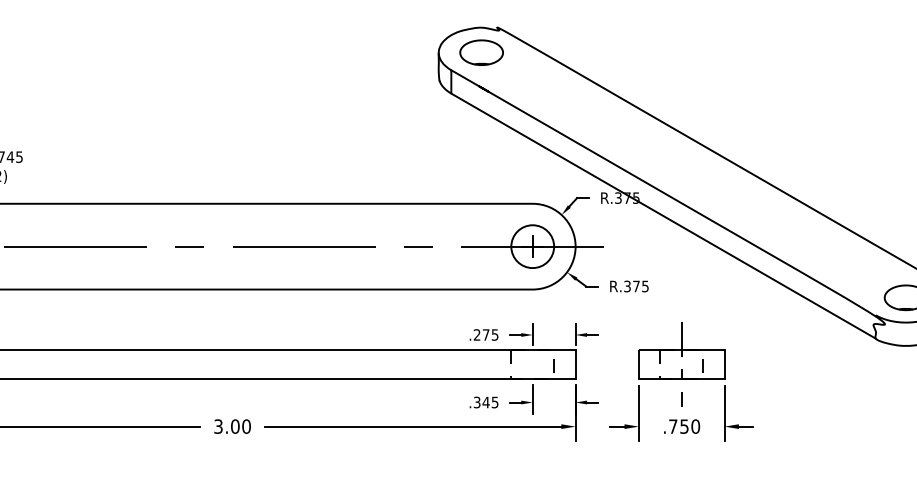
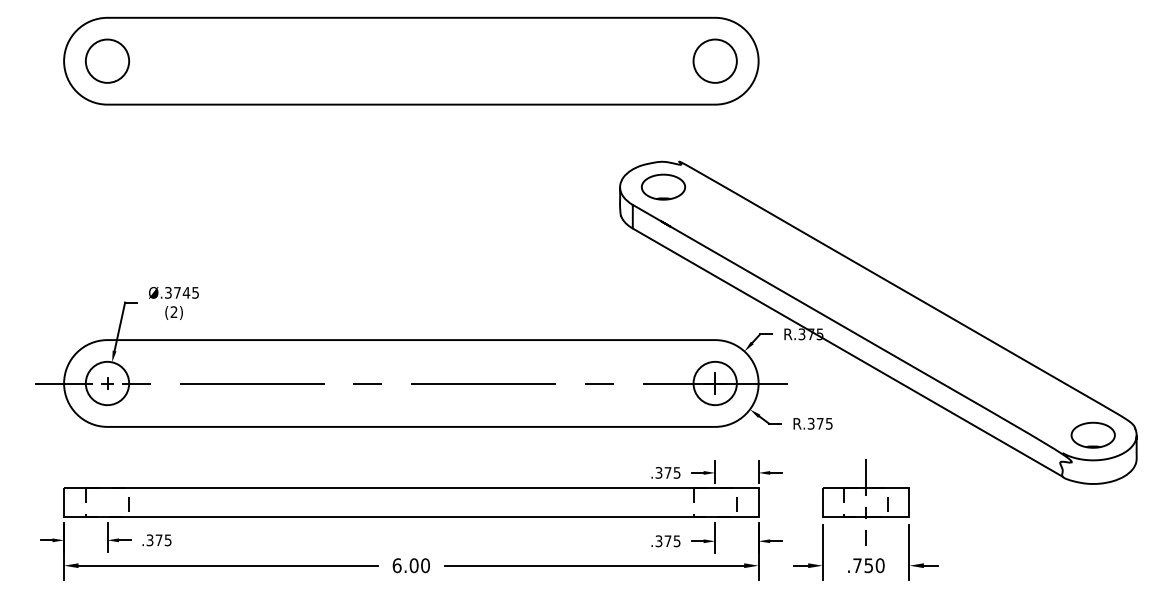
text: (476, 334) -> (658, 472), .275 -> .375
text: (485, 401) -> (667, 540), .345 -> .375
text: (217, 426) -> (396, 565), 3.00 -> 6.00

